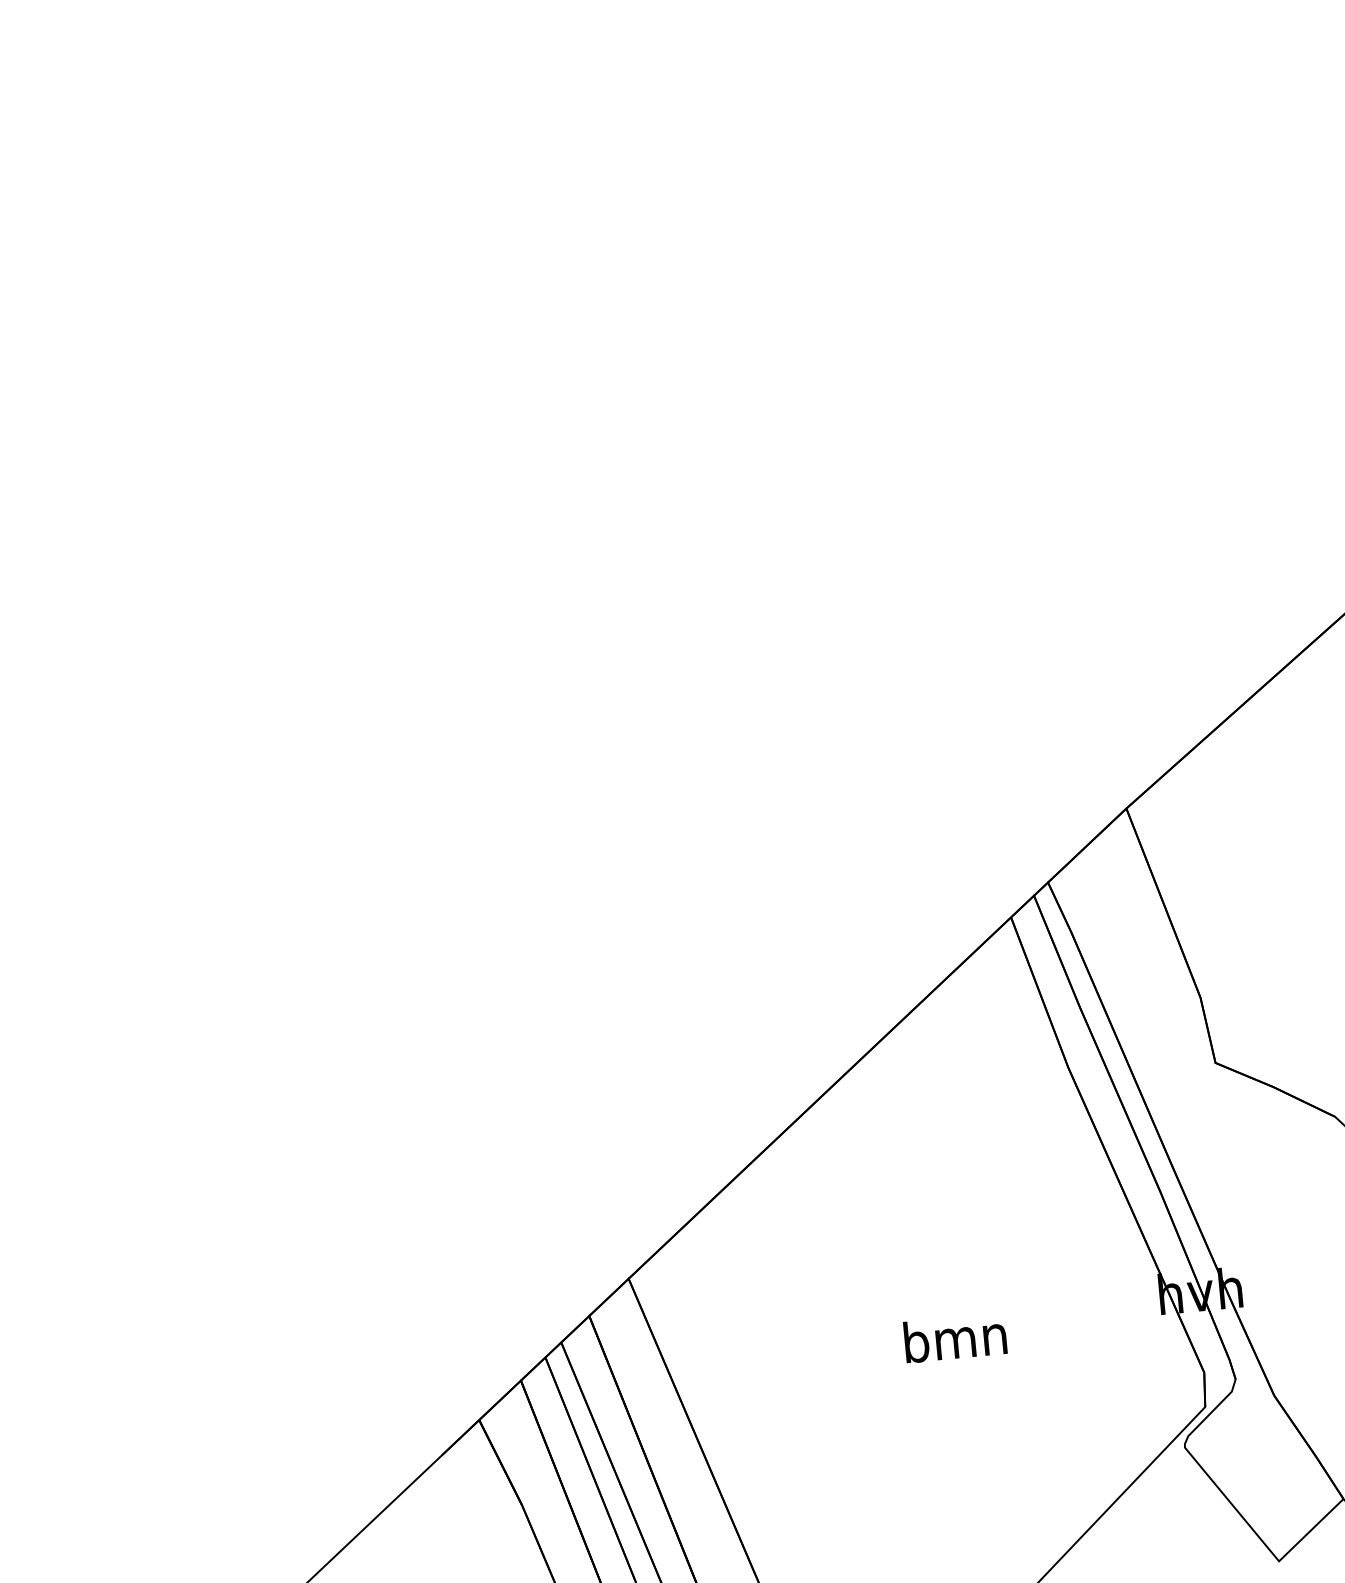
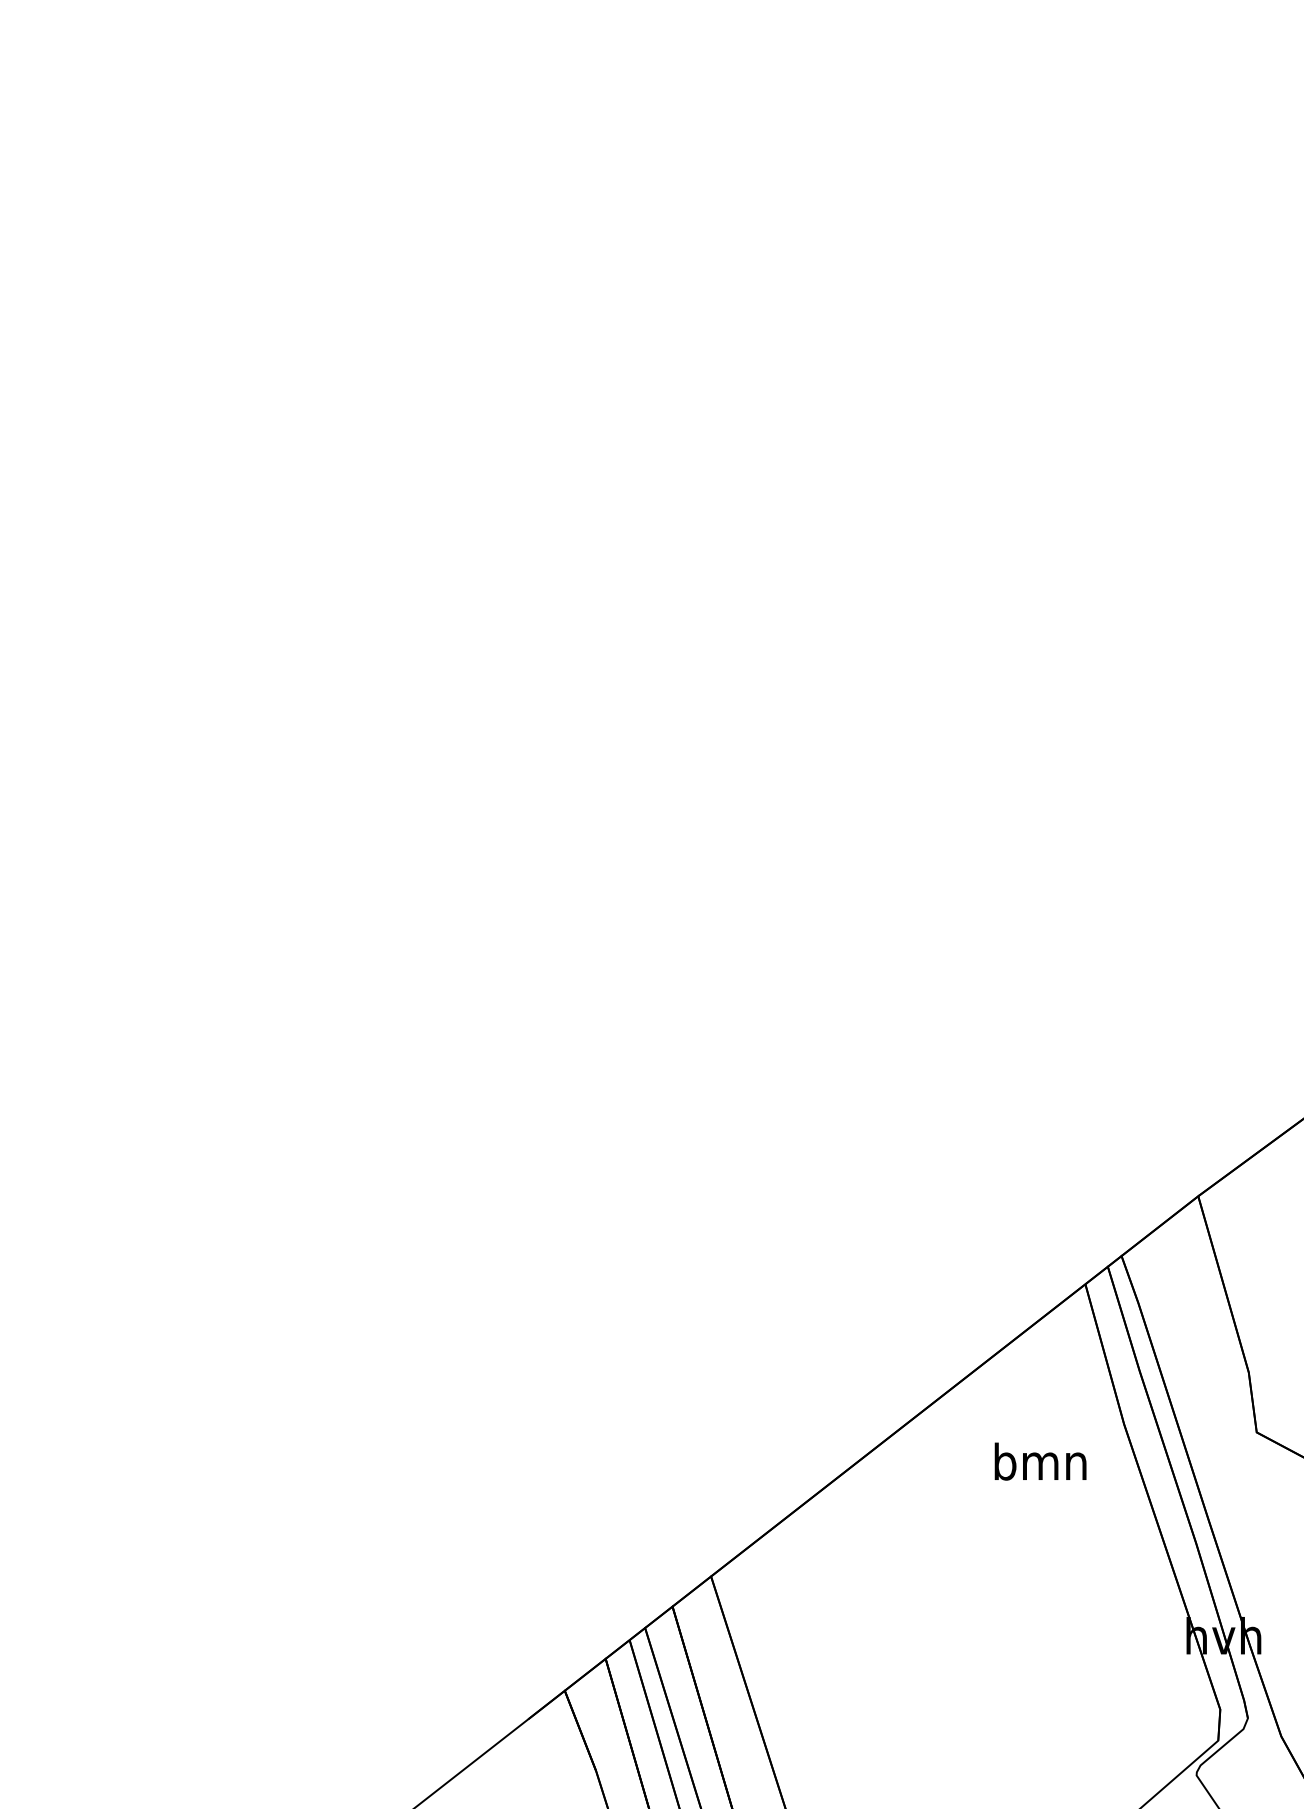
text: (955, 1338) -> (1040, 1461), moved

